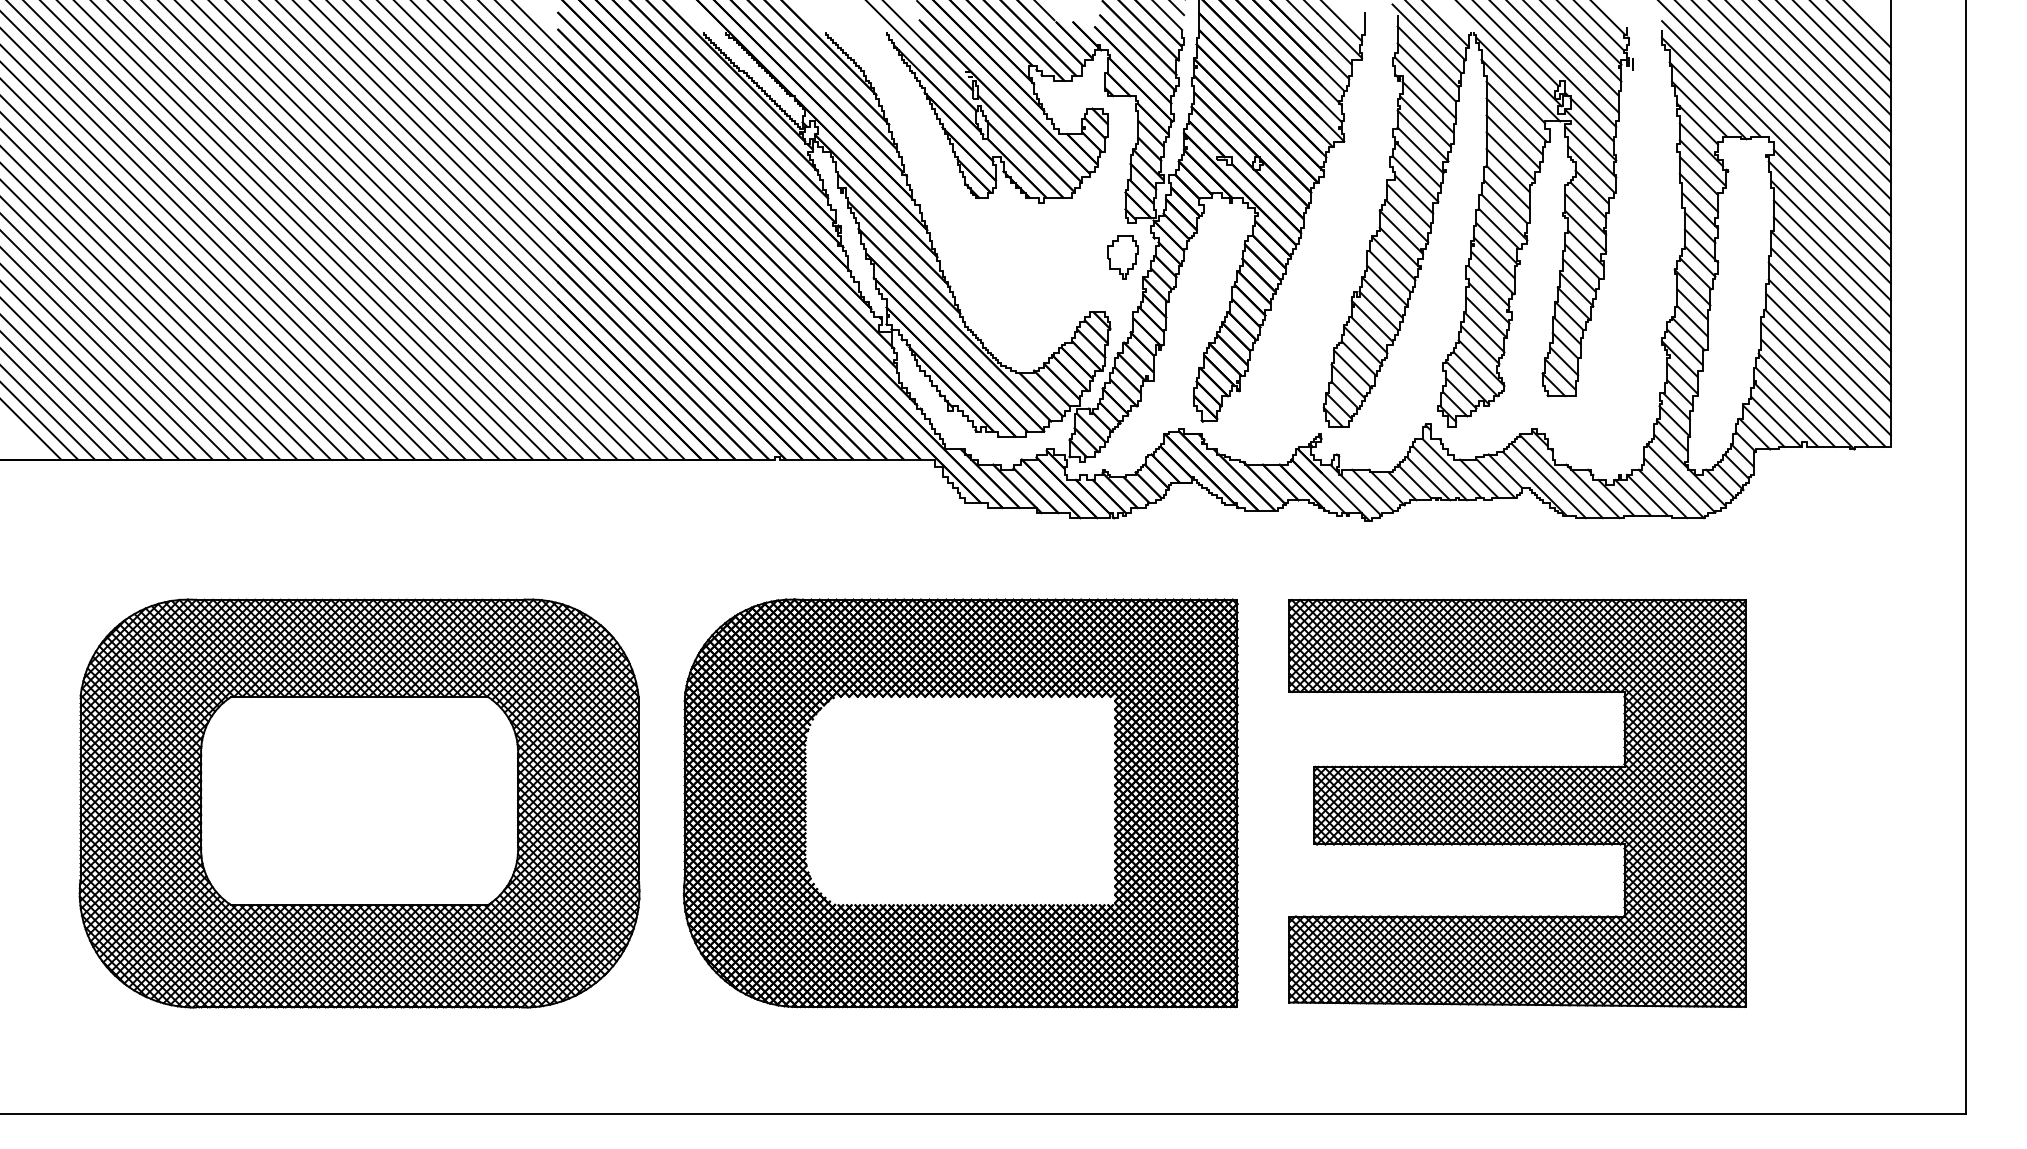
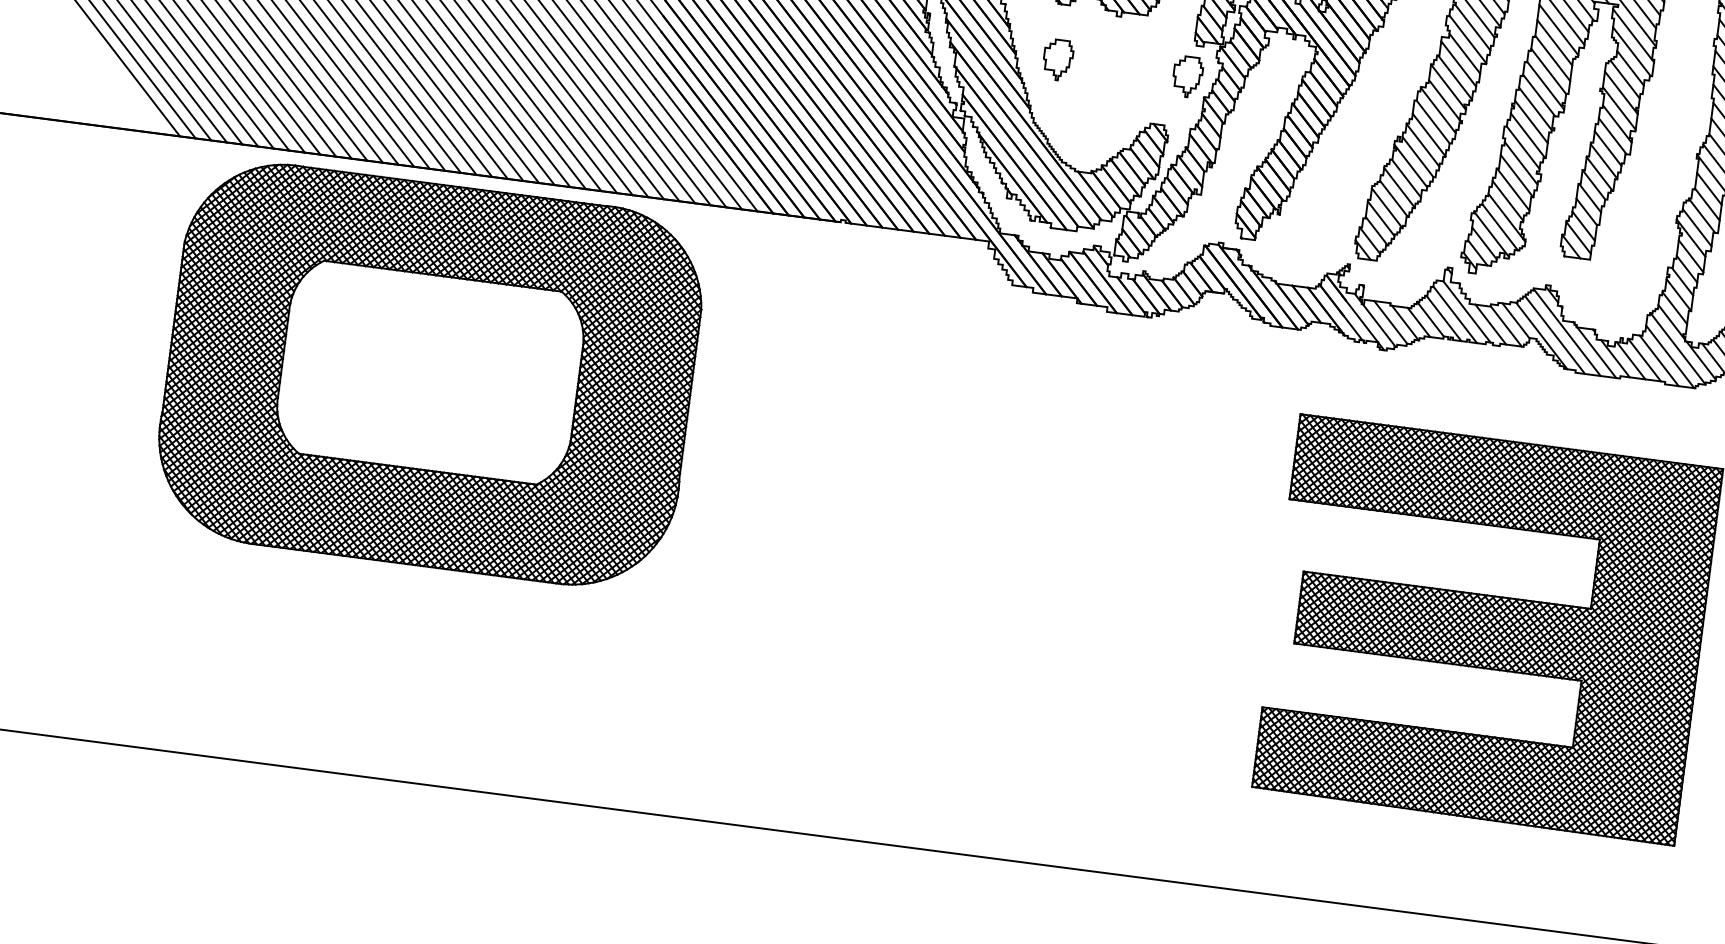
part: (982, 257) -> (1057, 60), added
part: (359, 803) -> (429, 374), moved
part: (960, 803) -> (971, 563), removed

